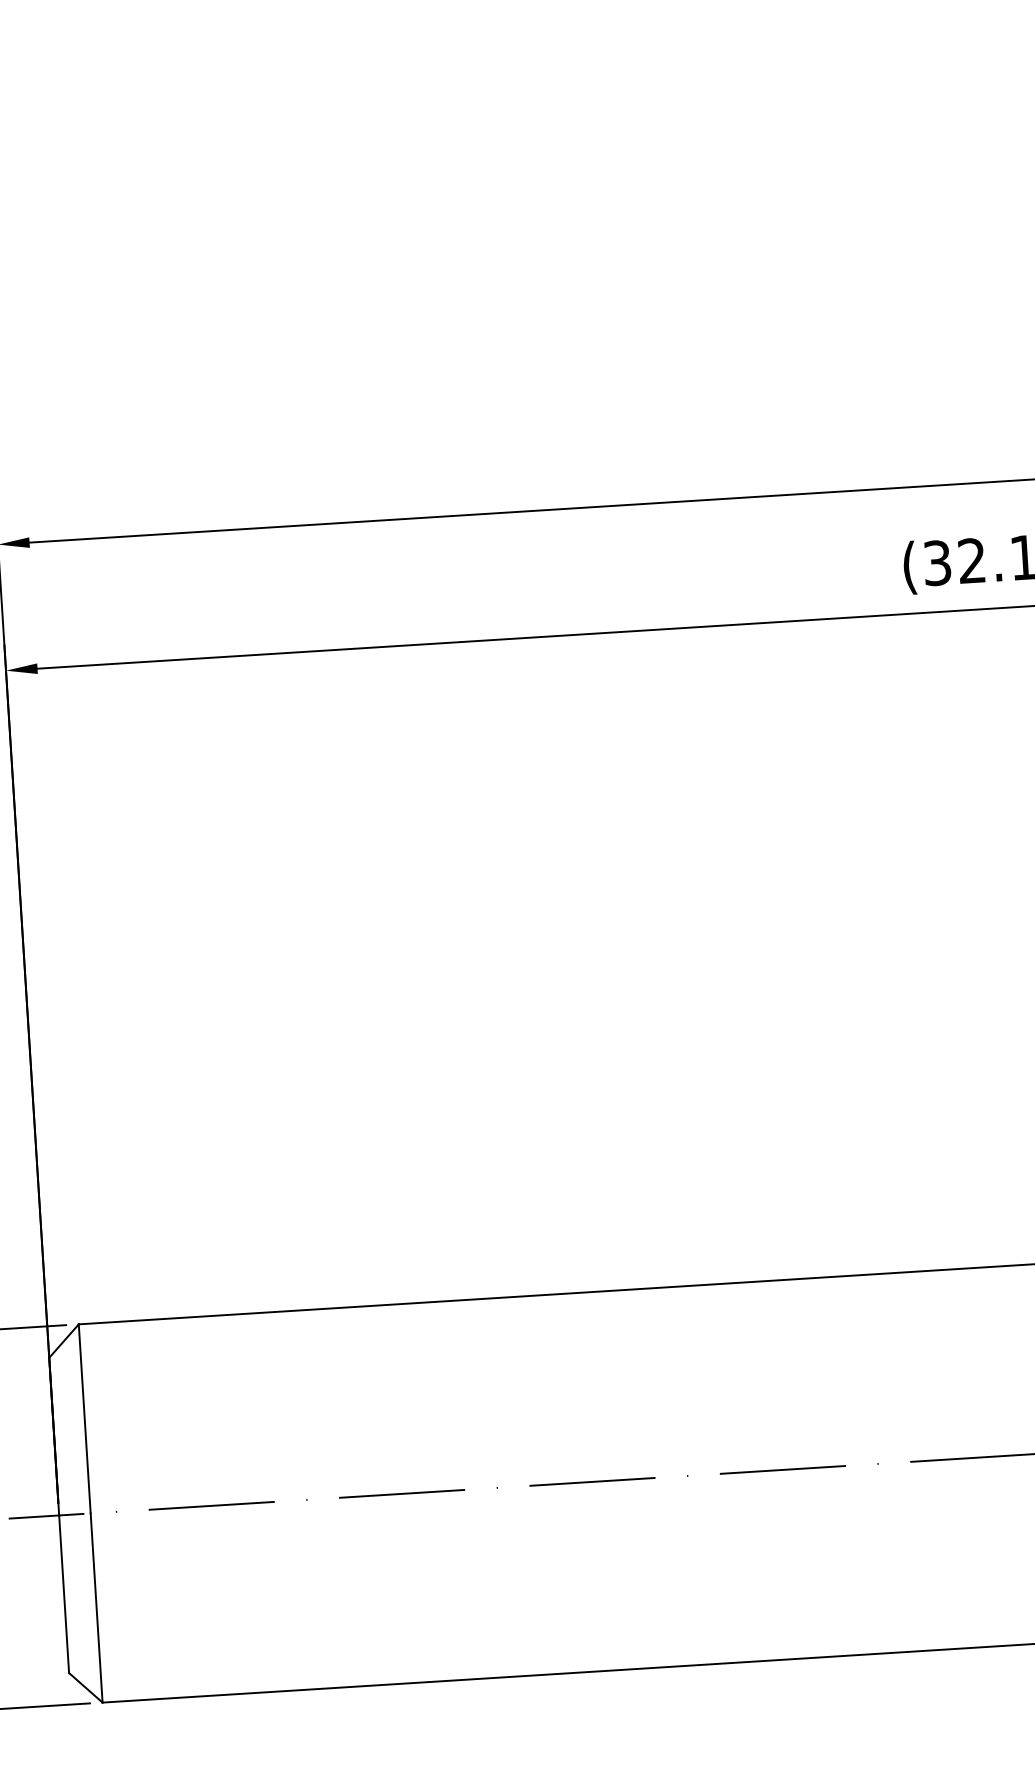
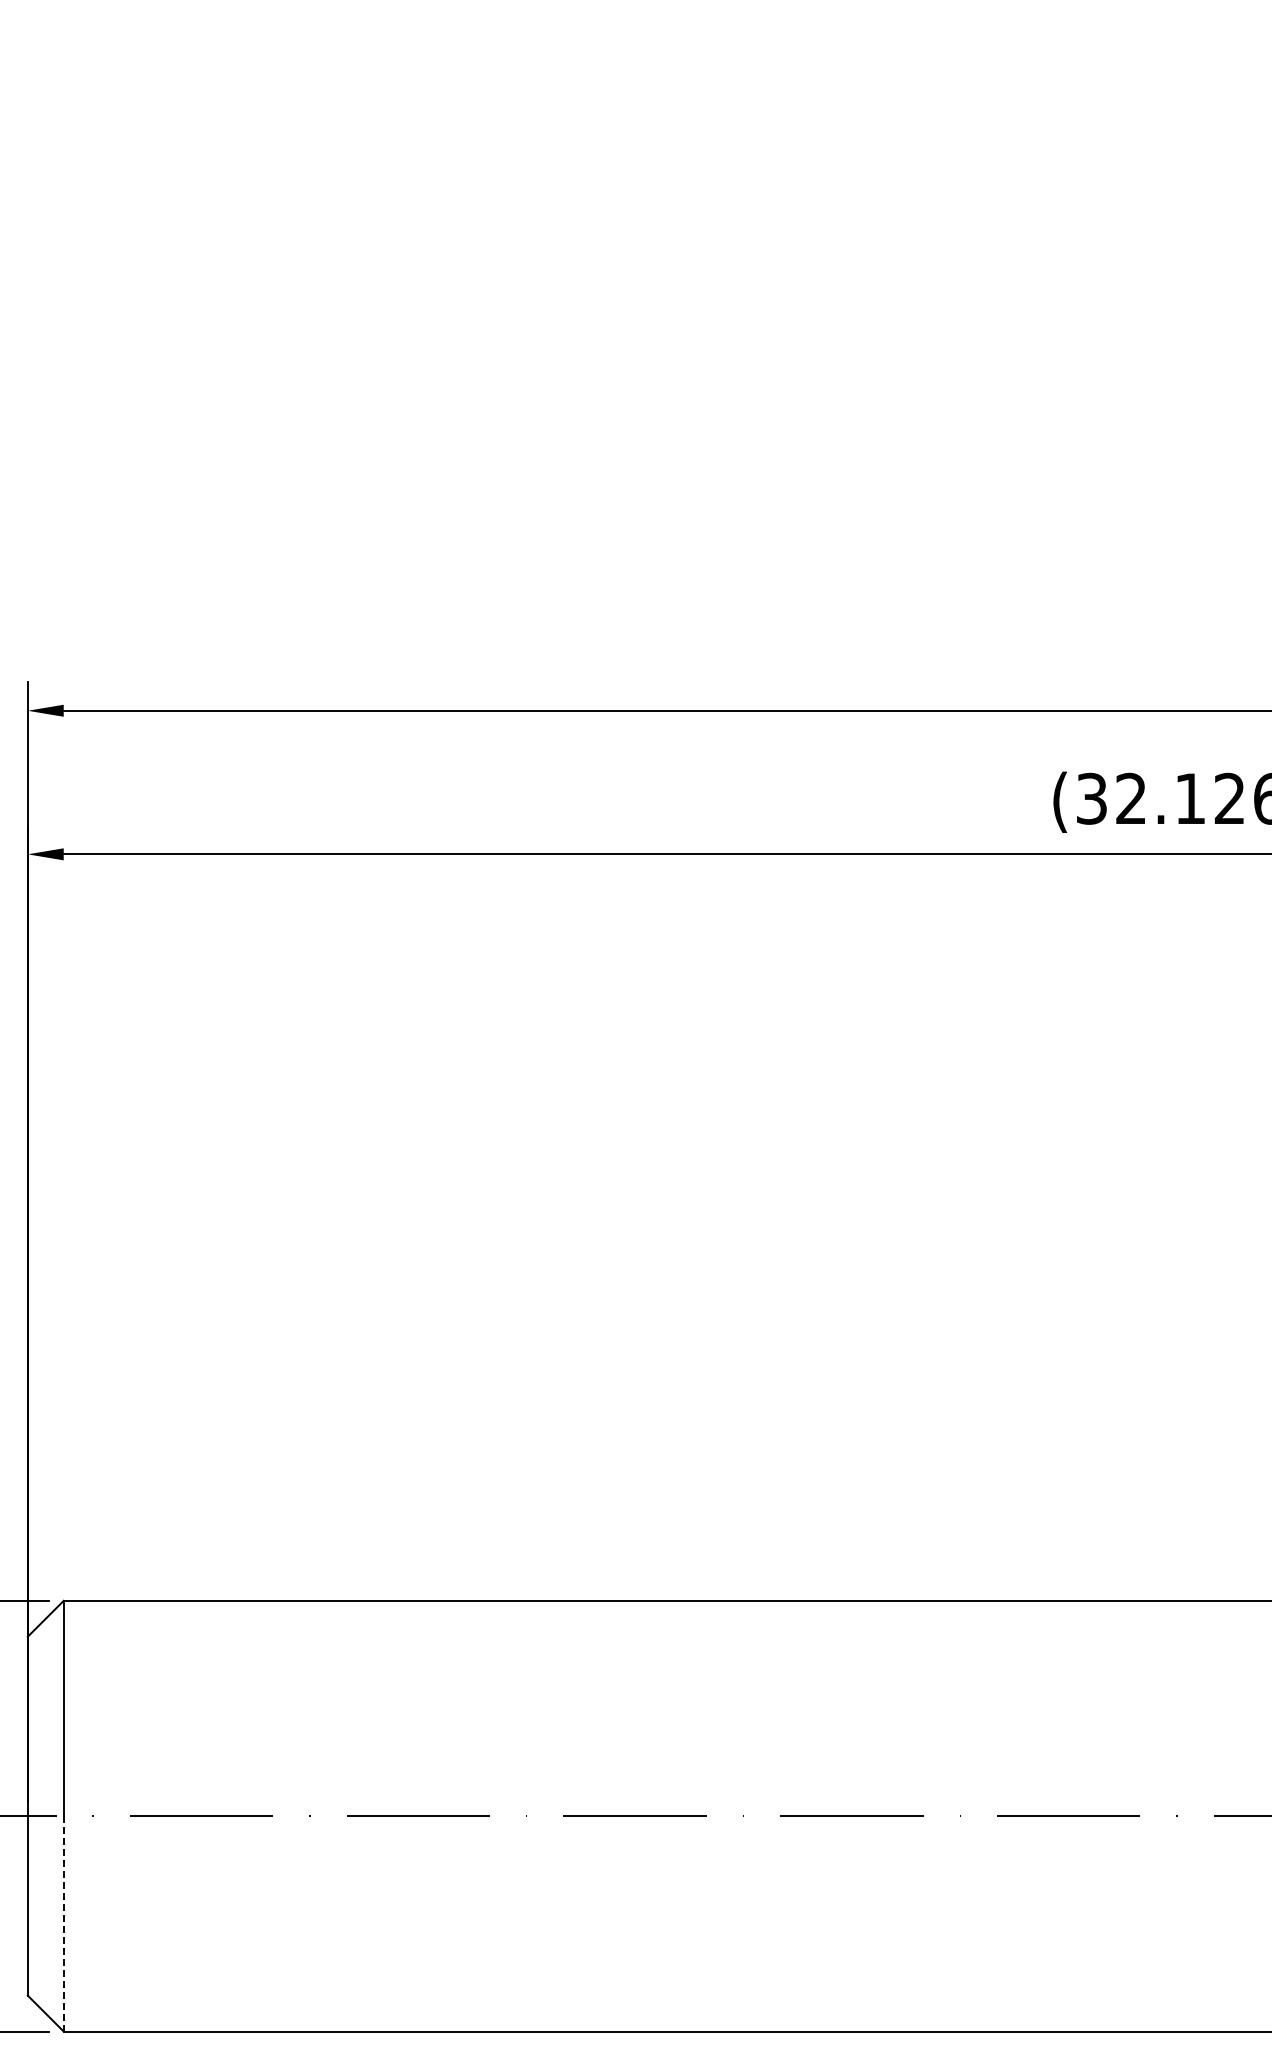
line: (96, 1607) -> (63, 1923), solid -> dashed

